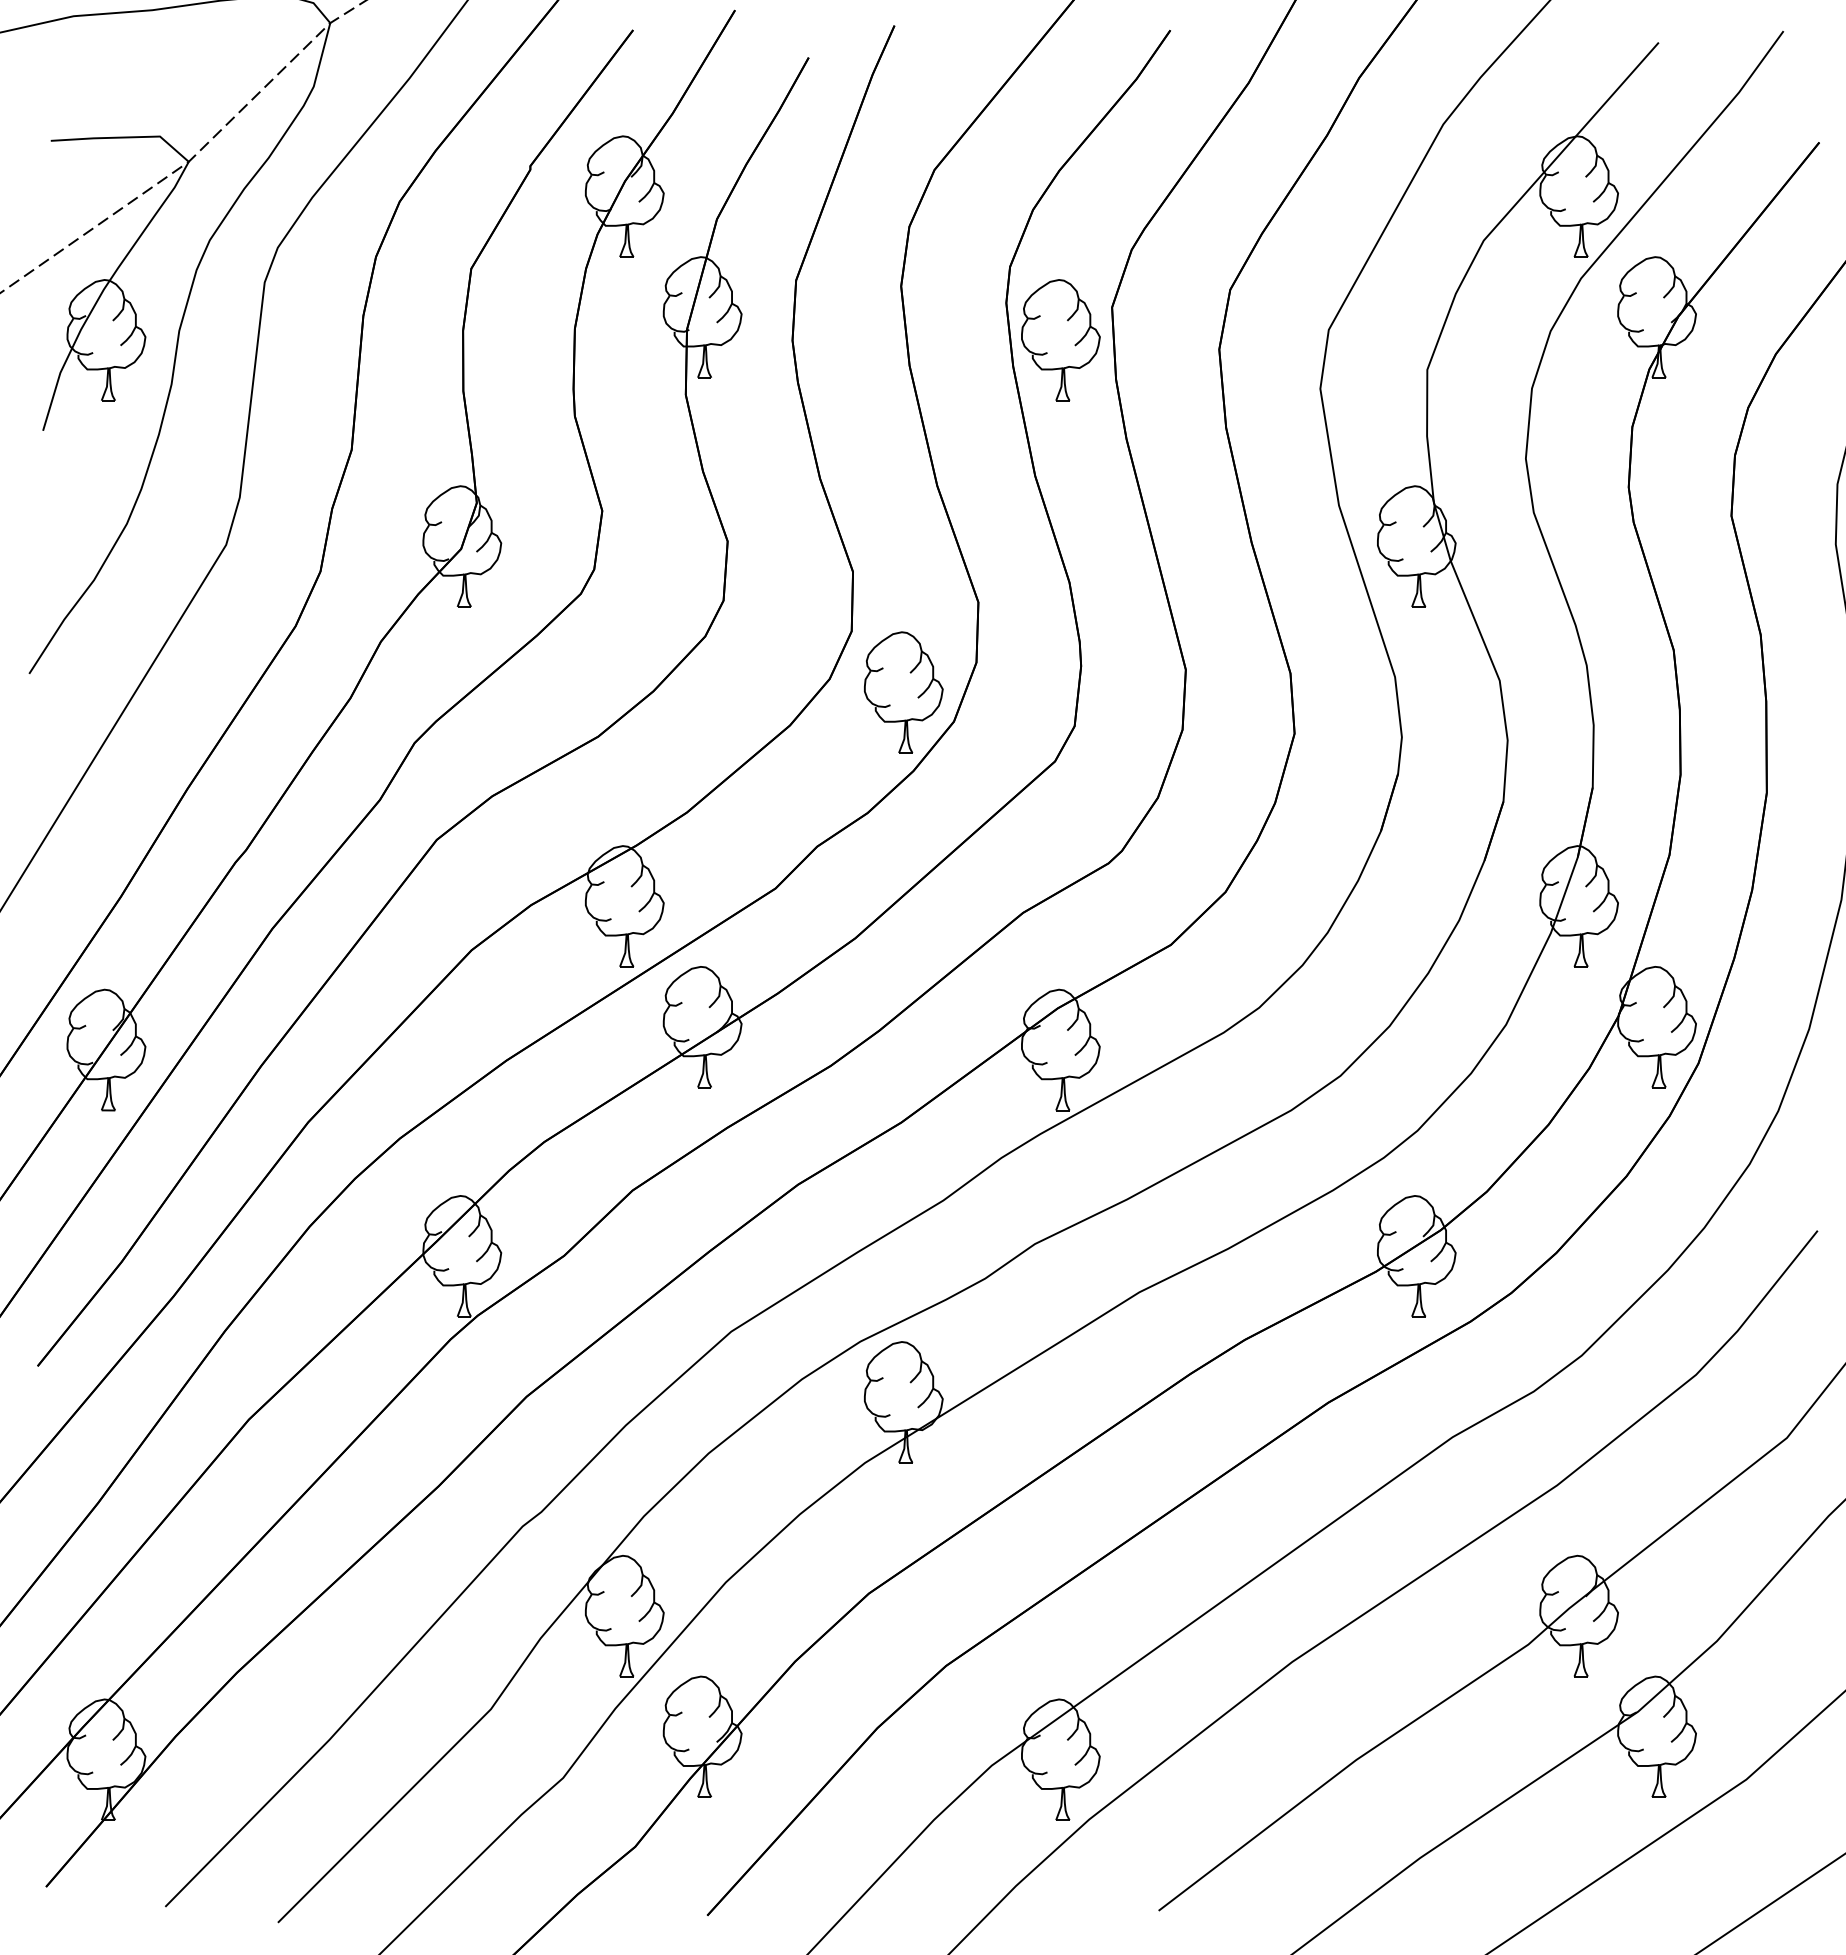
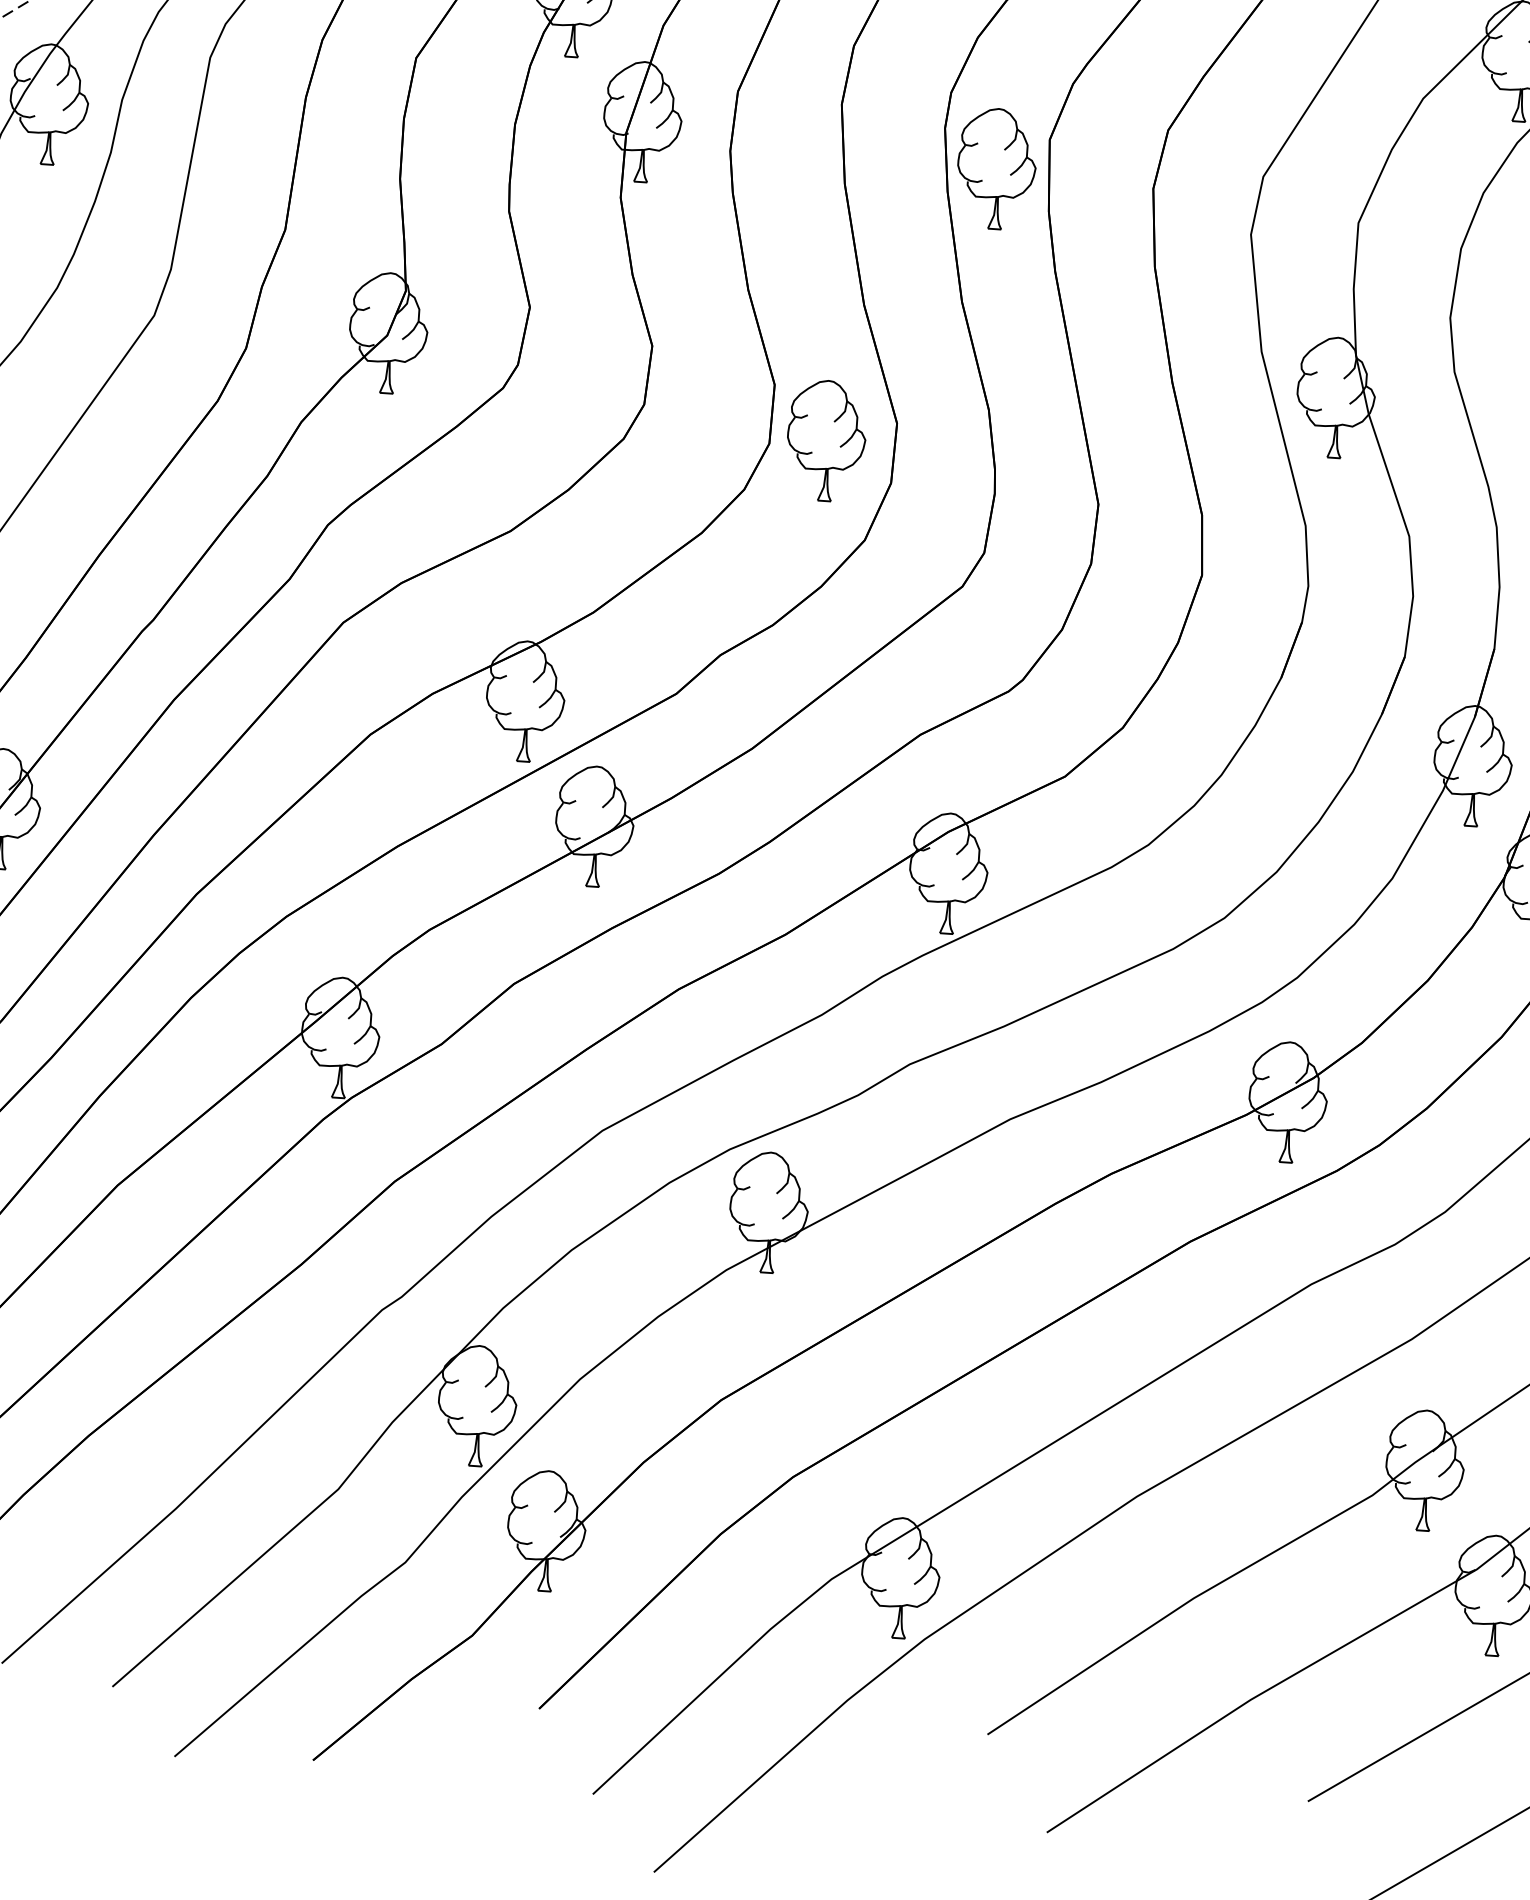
part: (903, 692) -> (826, 440), moved

